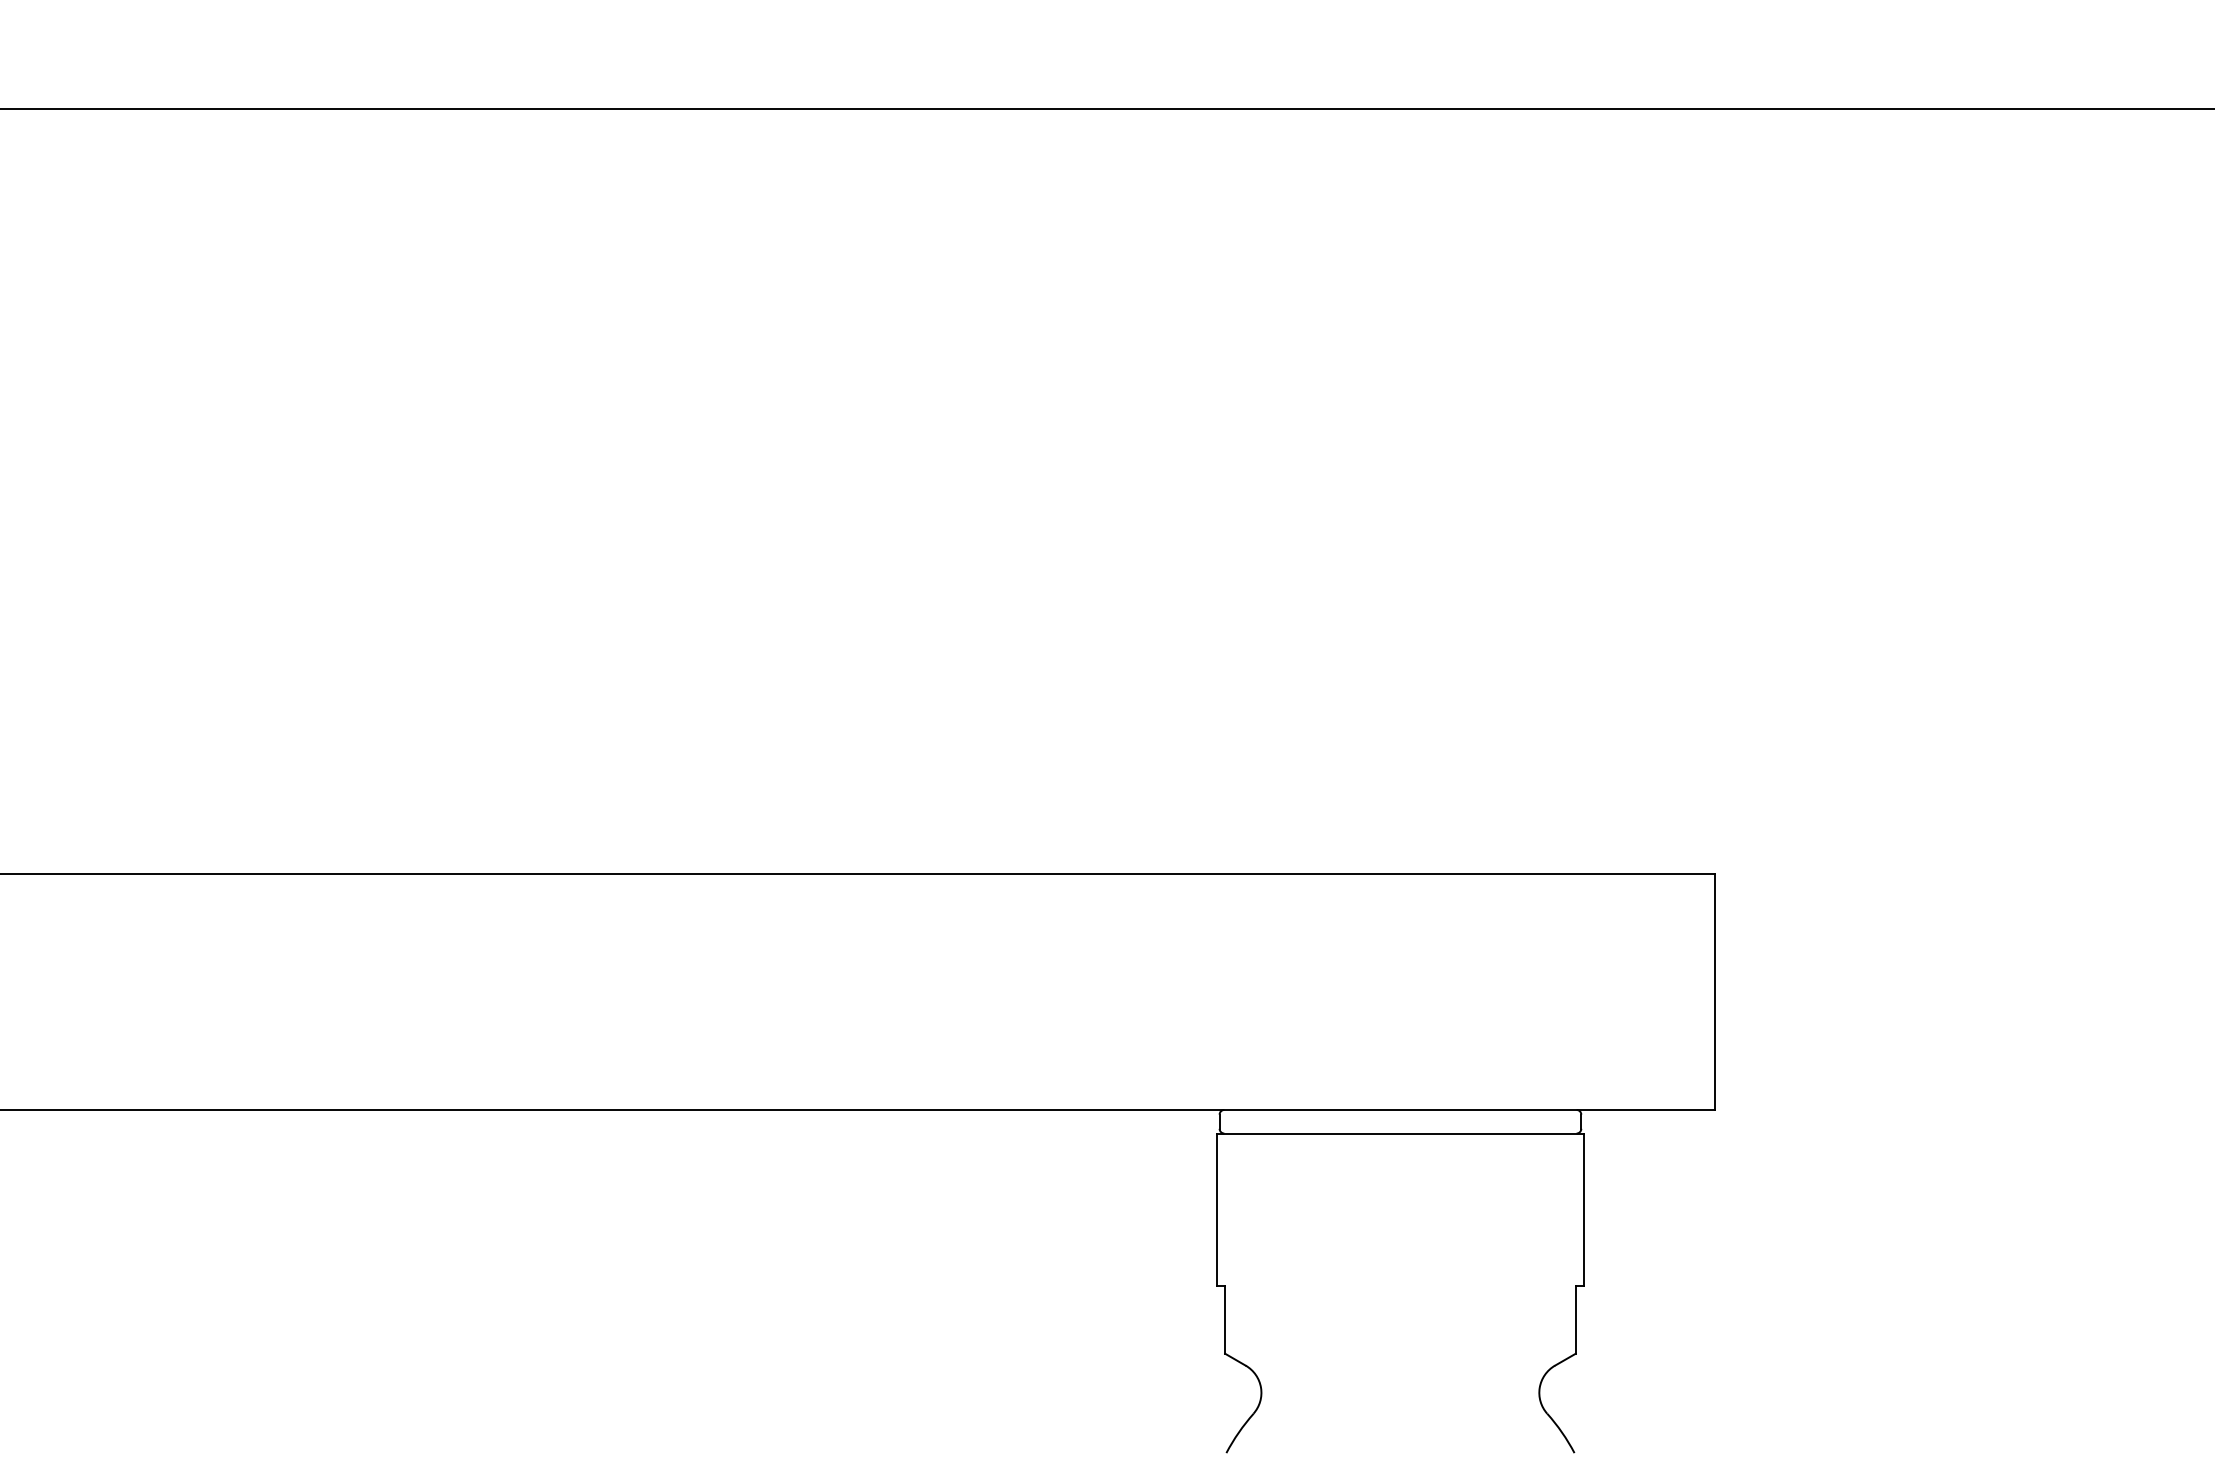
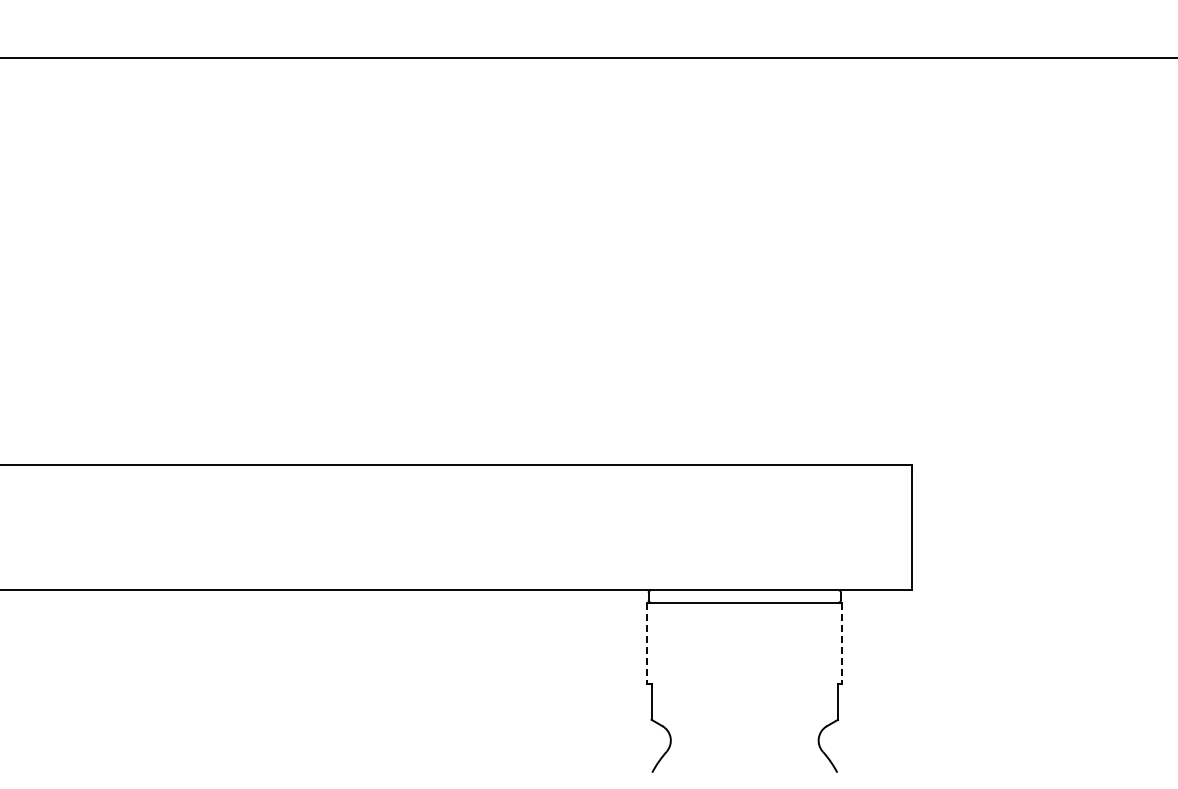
line: (1217, 1210) -> (647, 643), solid -> dashed
line: (1584, 1210) -> (842, 643), solid -> dashed

